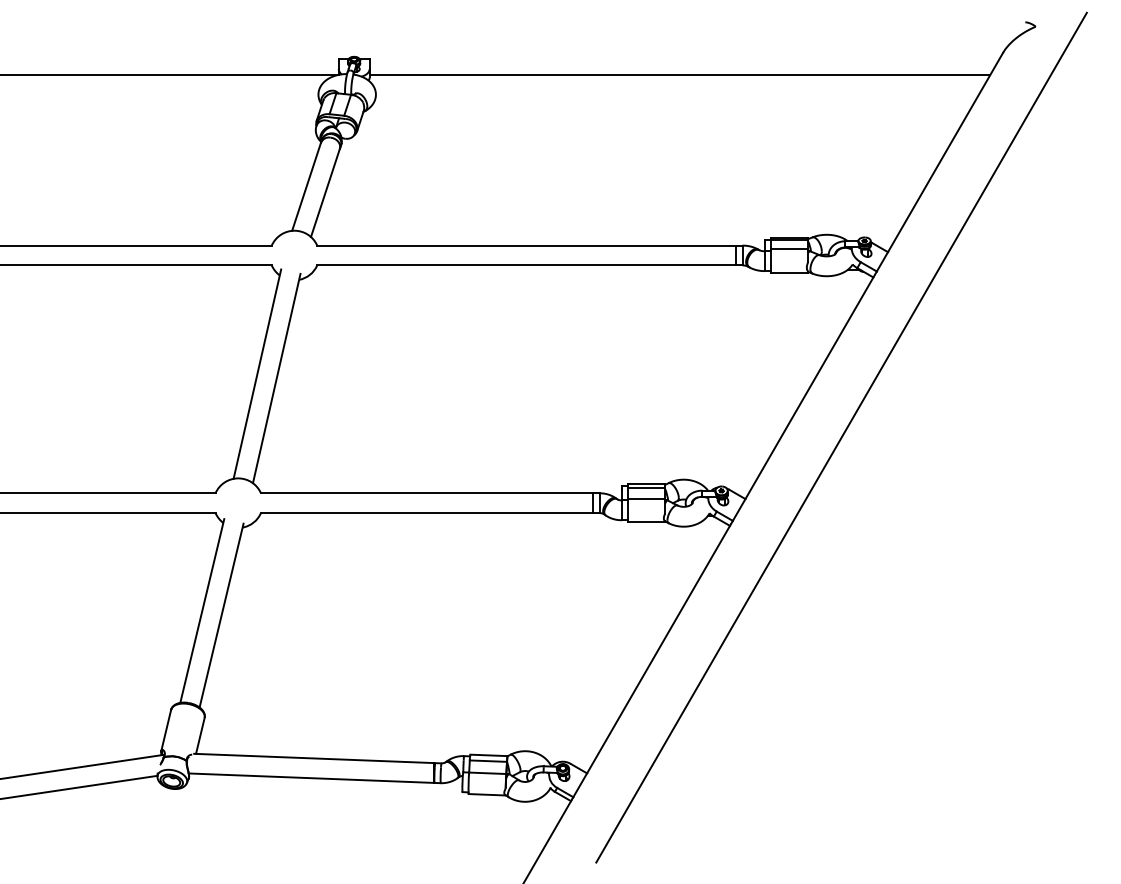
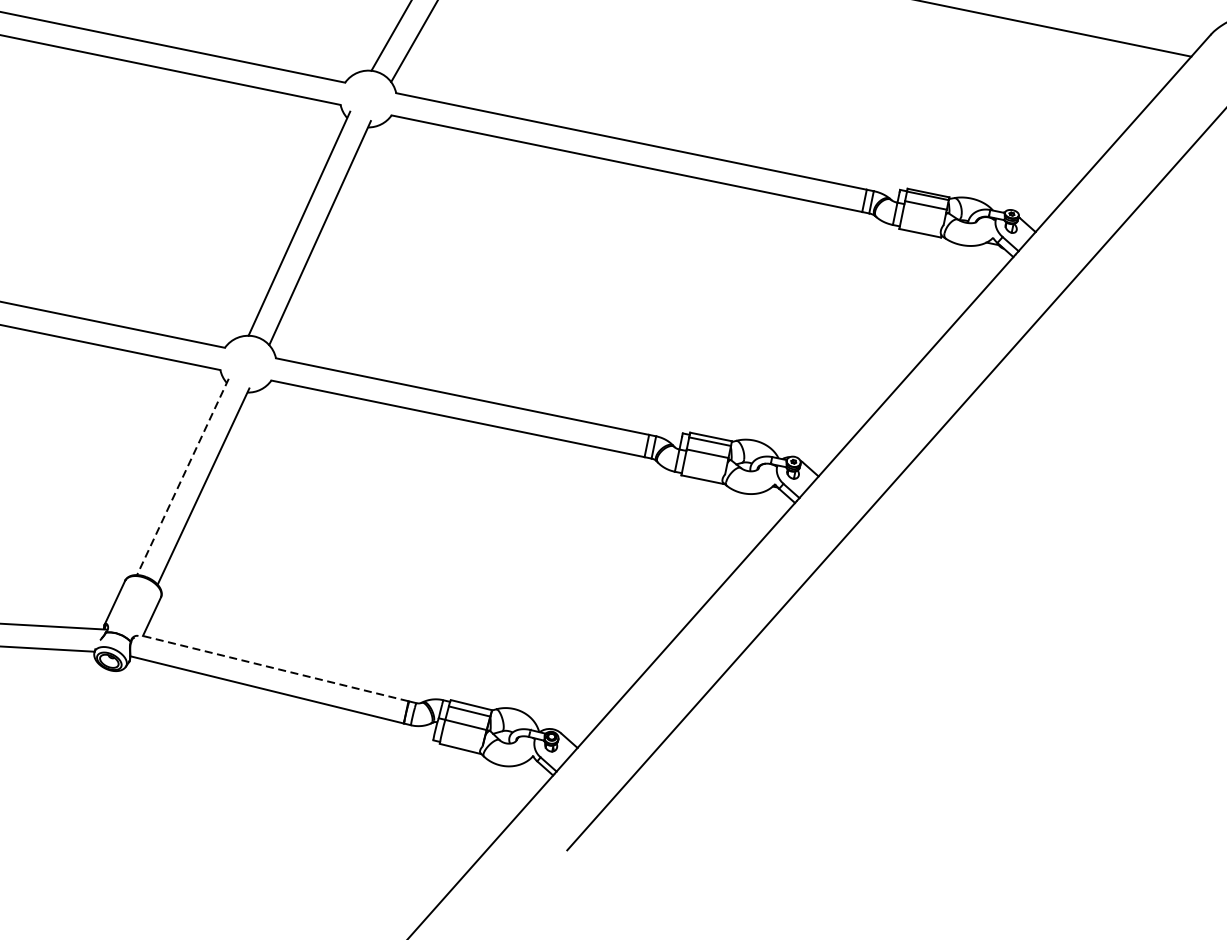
line: (202, 611) -> (183, 477), solid -> dashed
line: (313, 758) -> (273, 668), solid -> dashed

